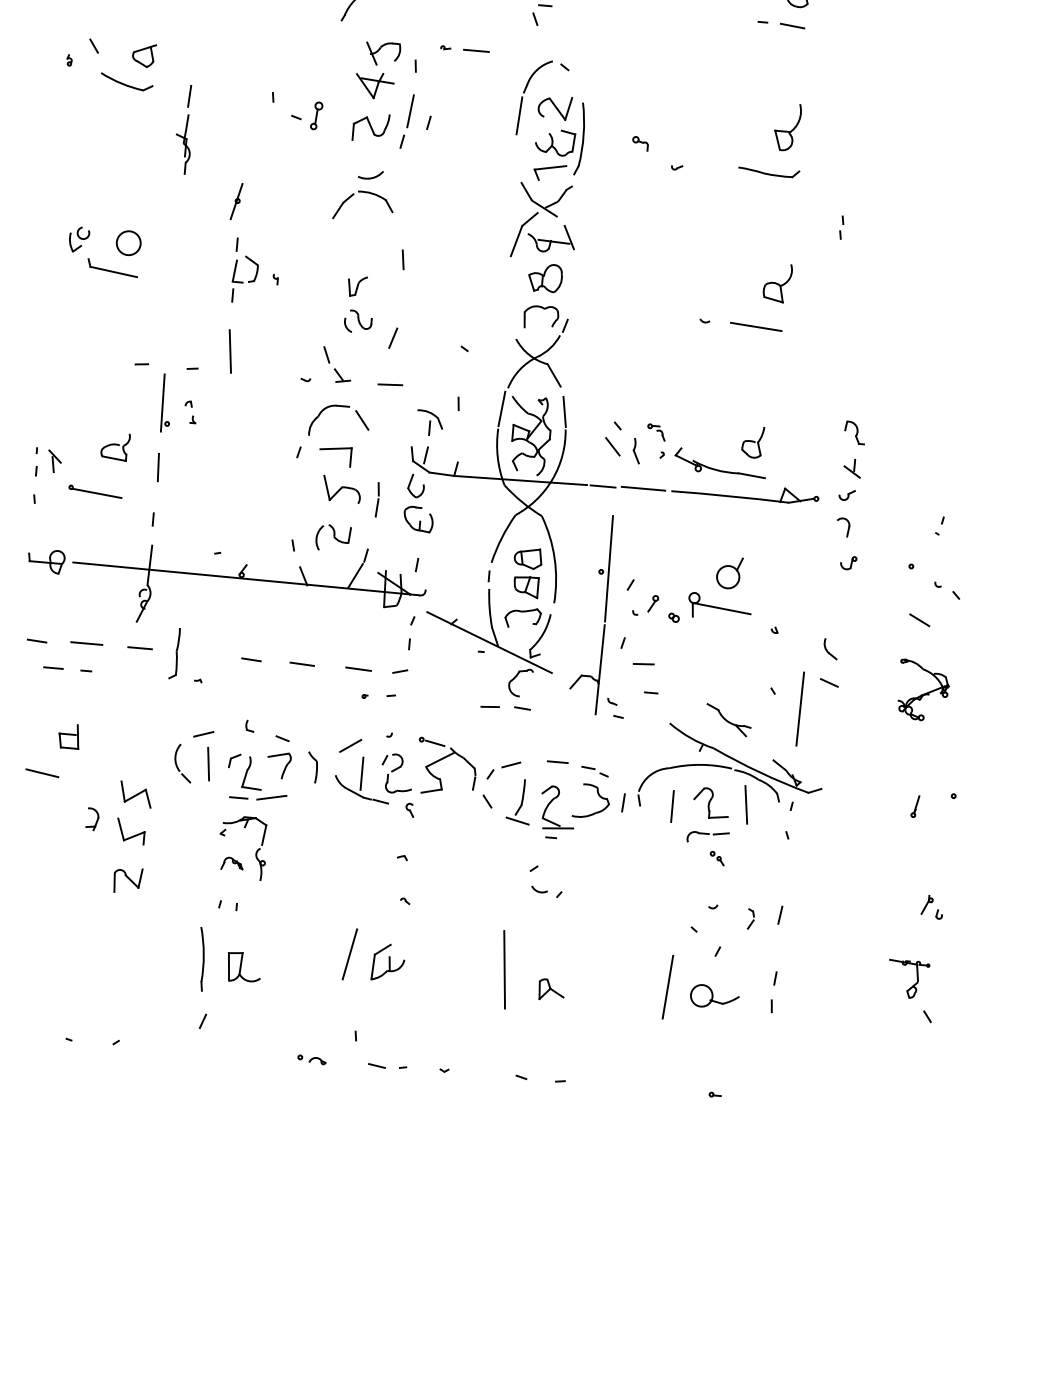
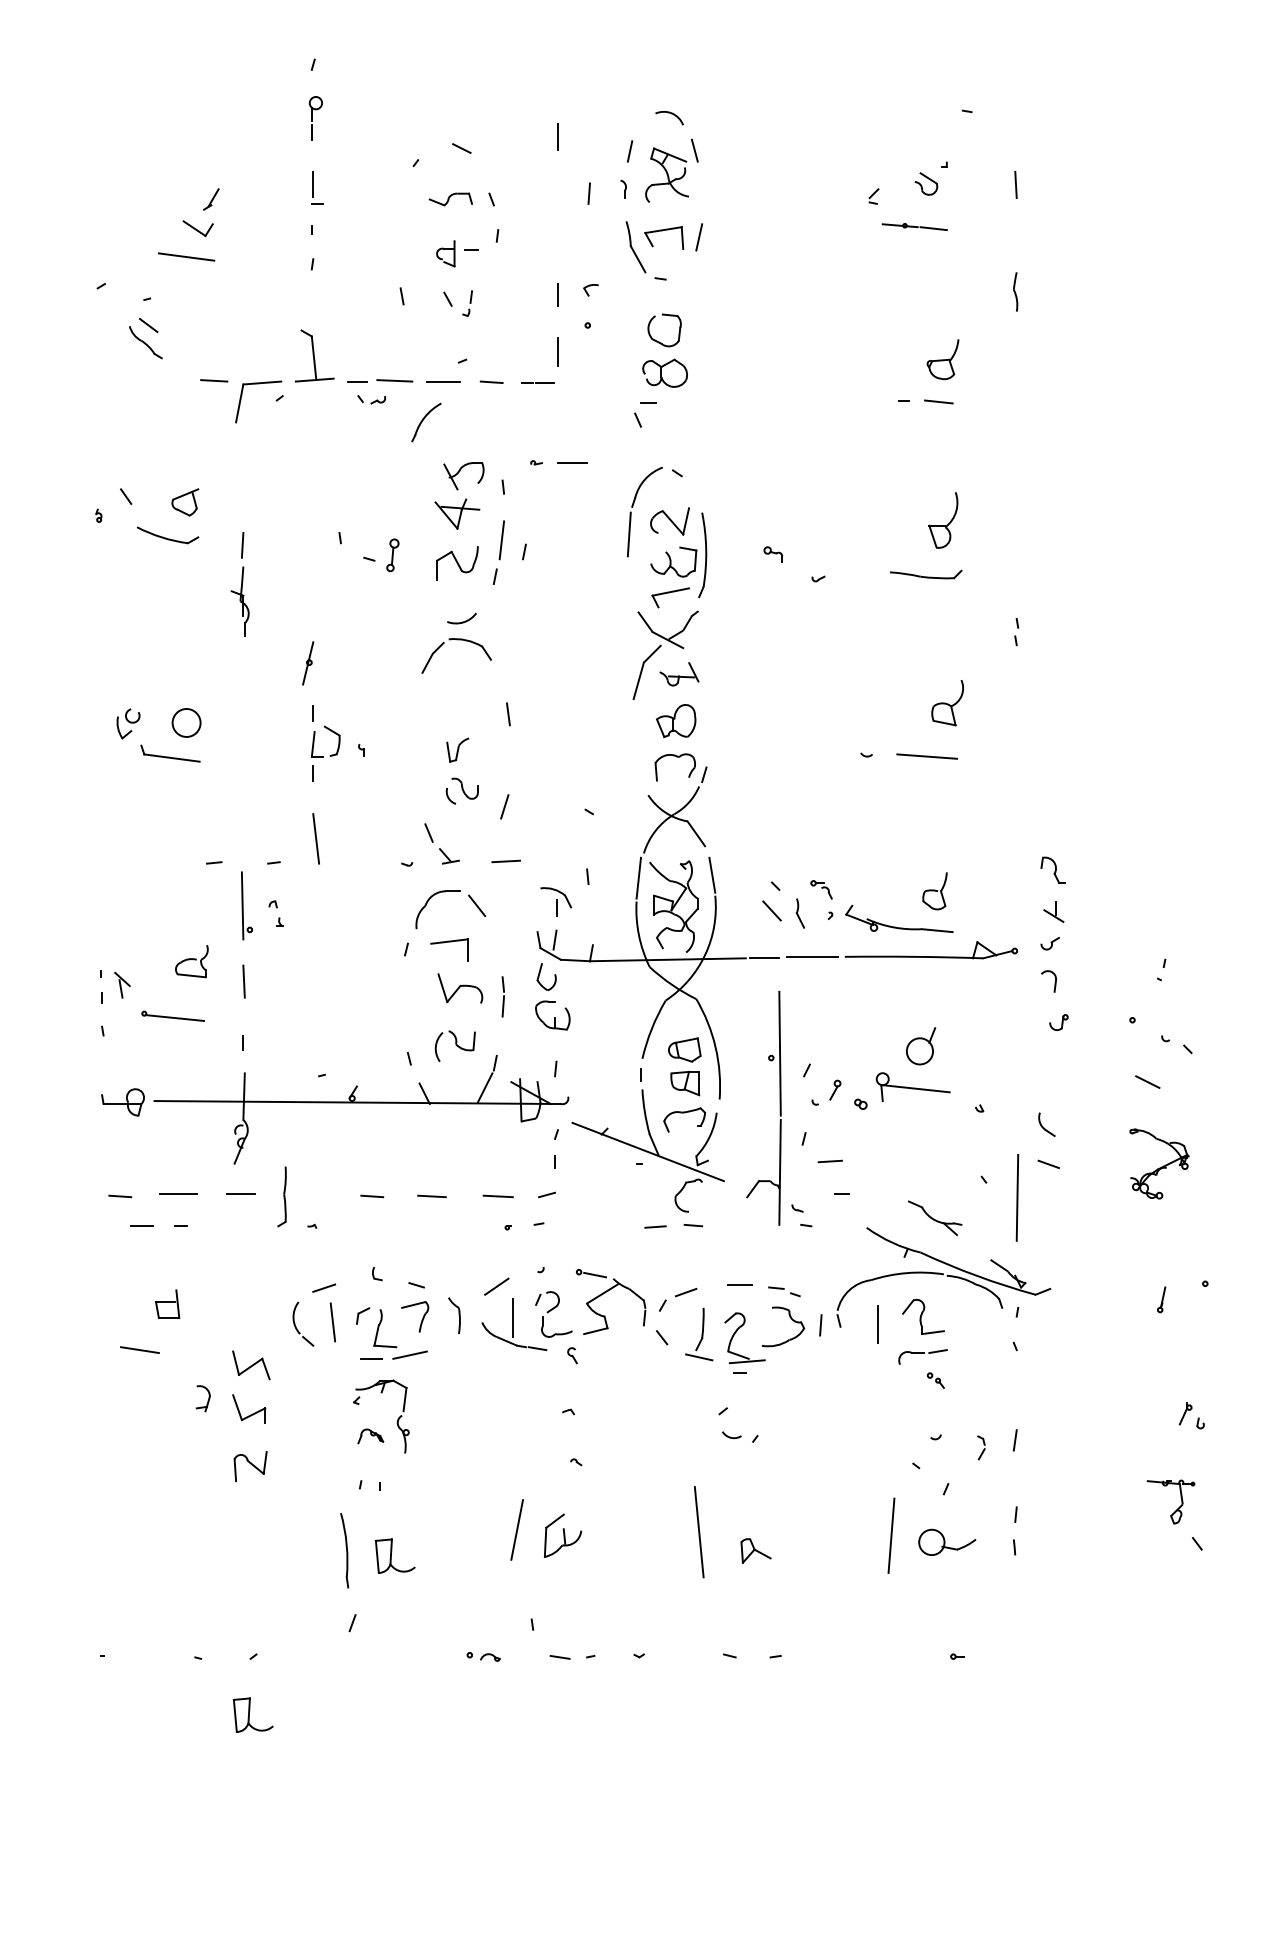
part: (551, 238) -> (679, 674), size x0.7
line: (746, 805) -> (964, 1315), removed
part: (111, 1091) -> (252, 1714), added

